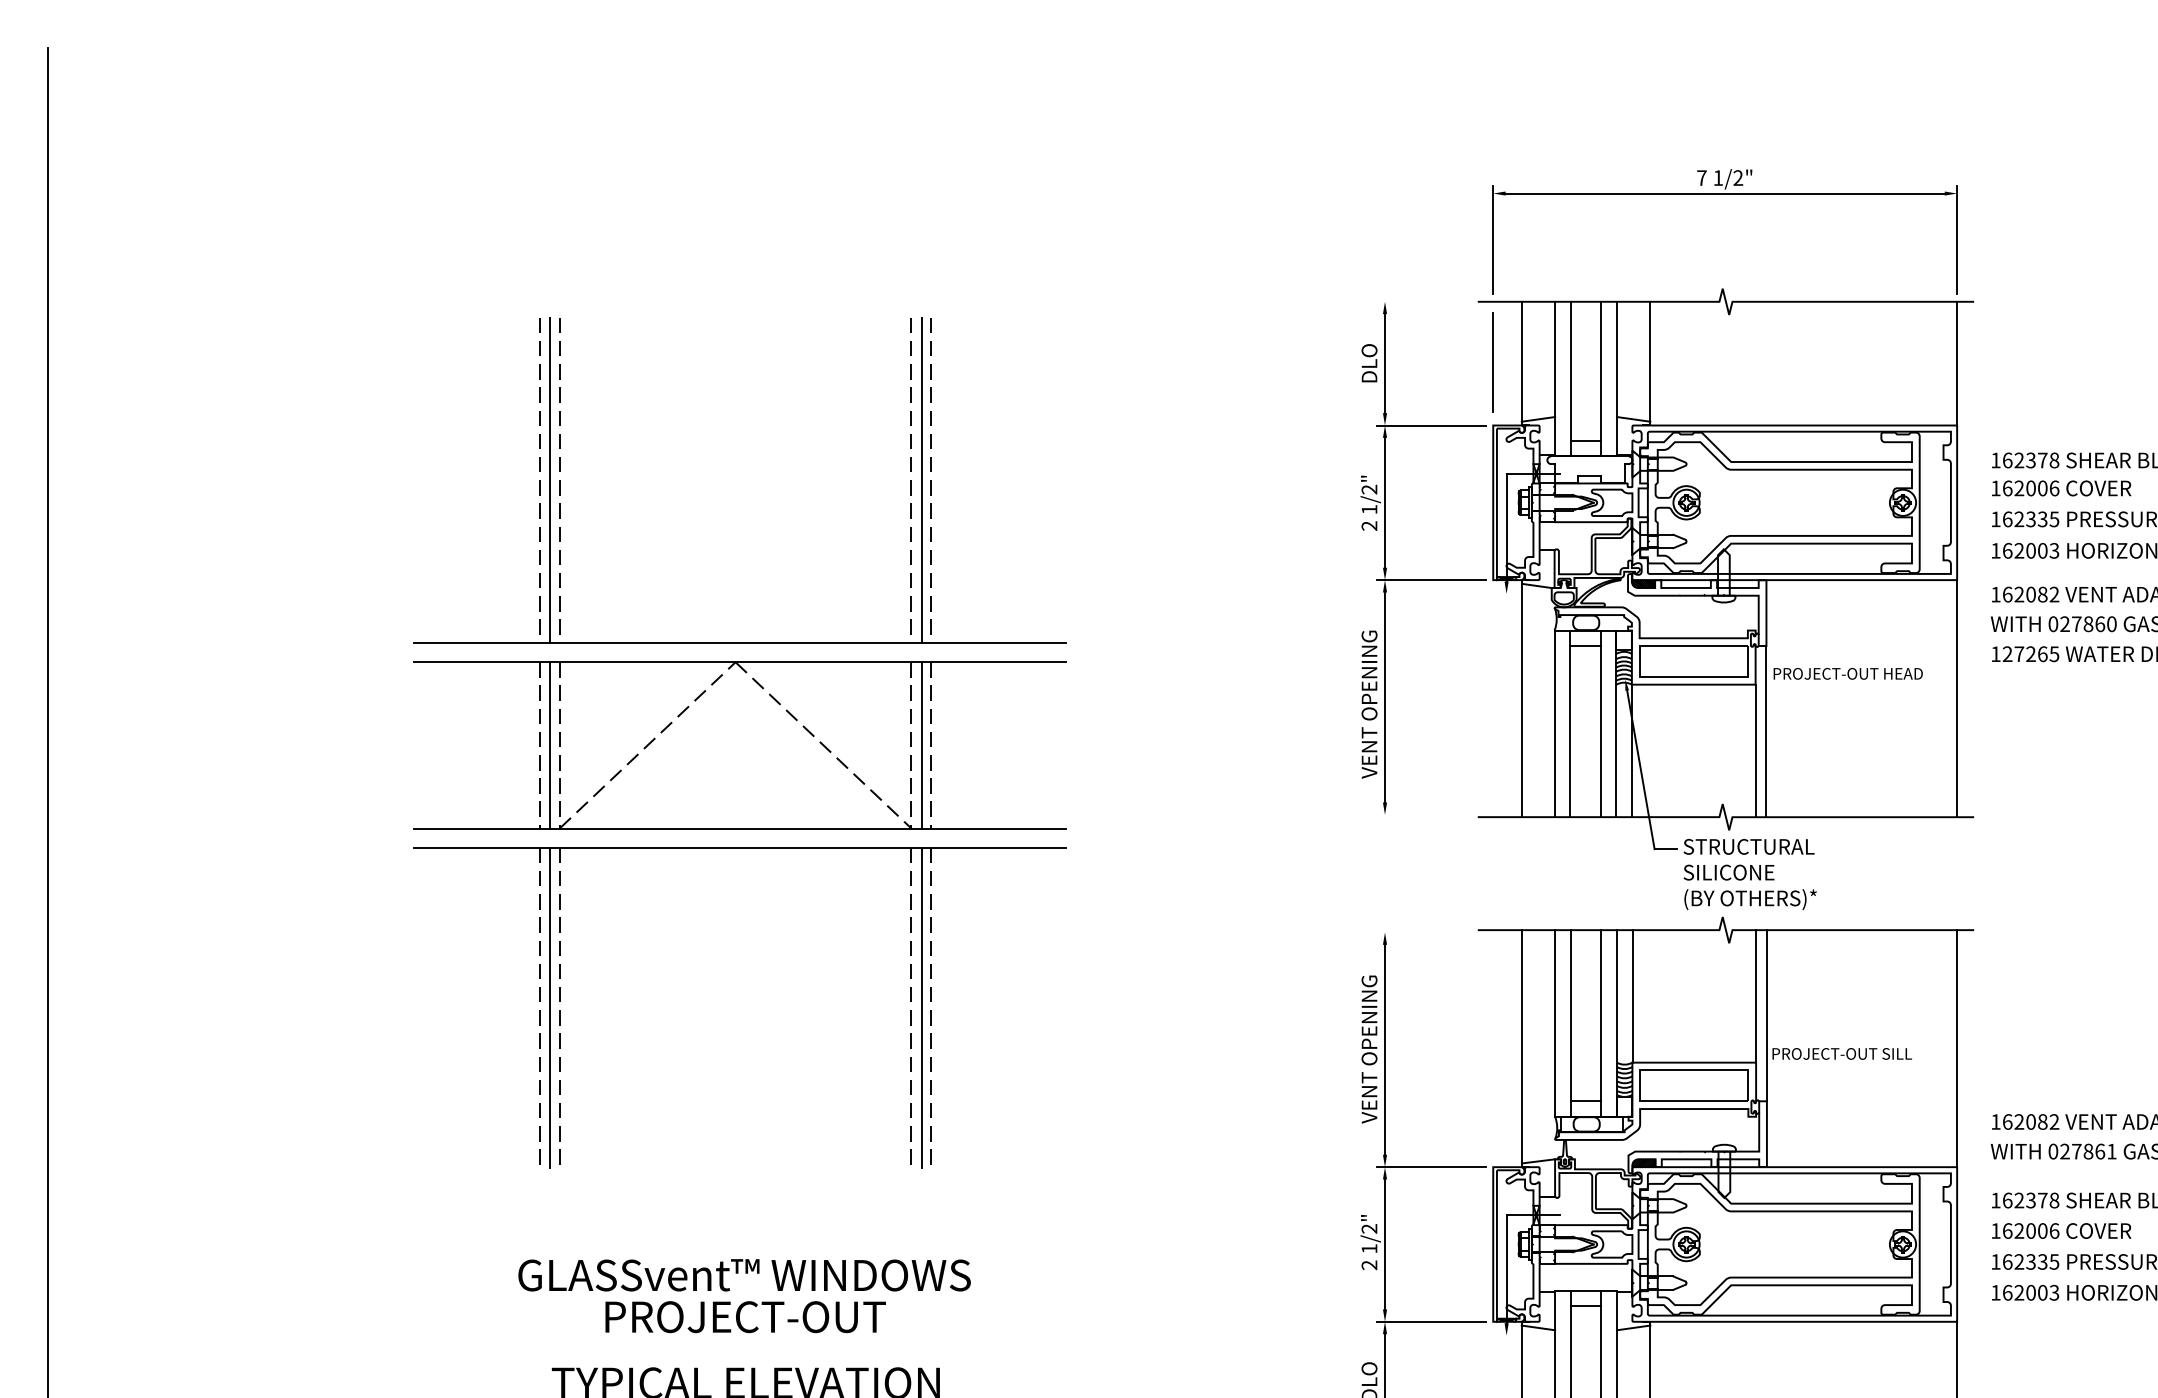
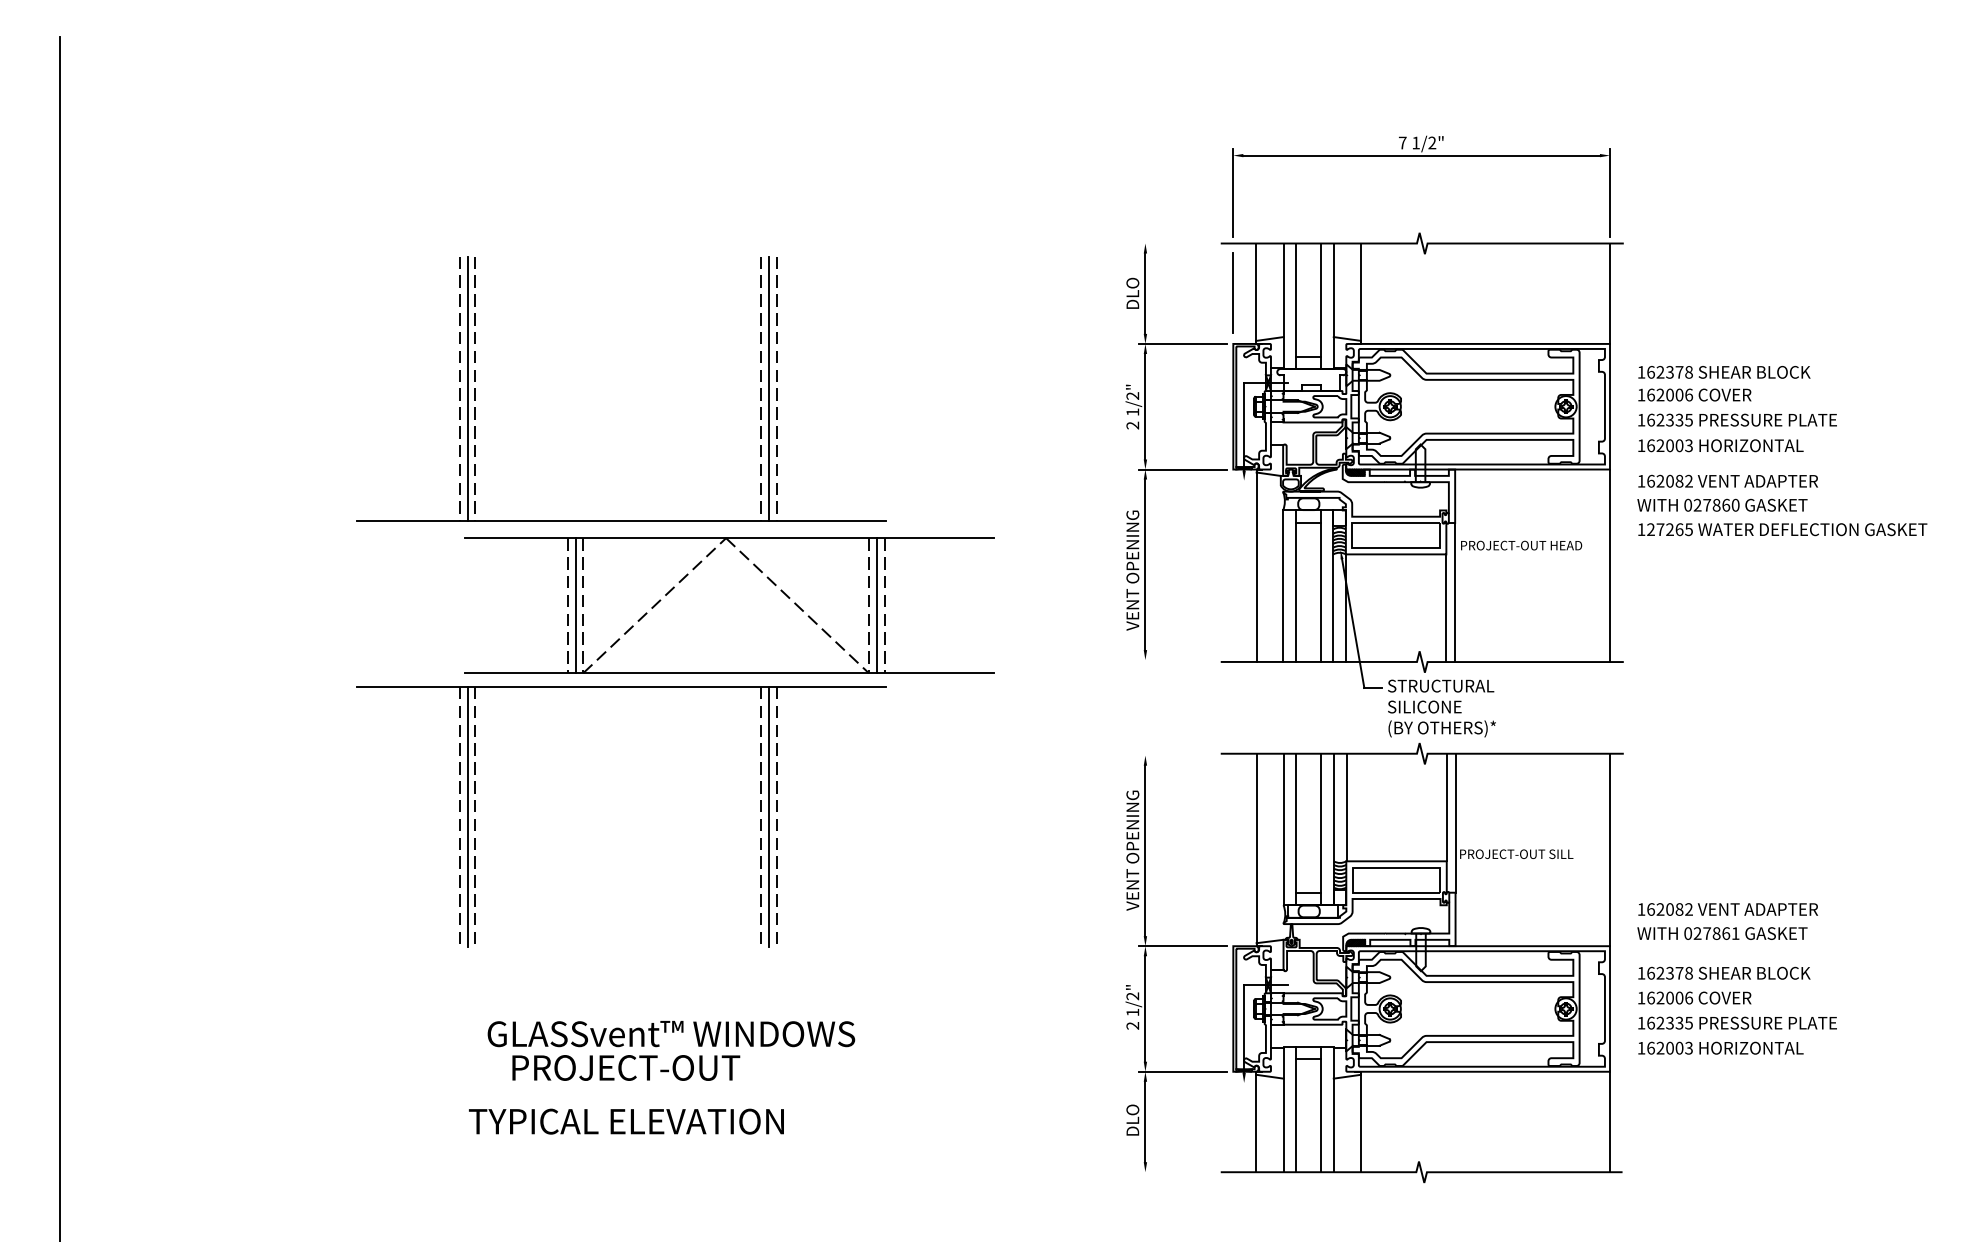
part: (739, 745) -> (729, 605), moved
text: (744, 1275) -> (671, 1034), moved

